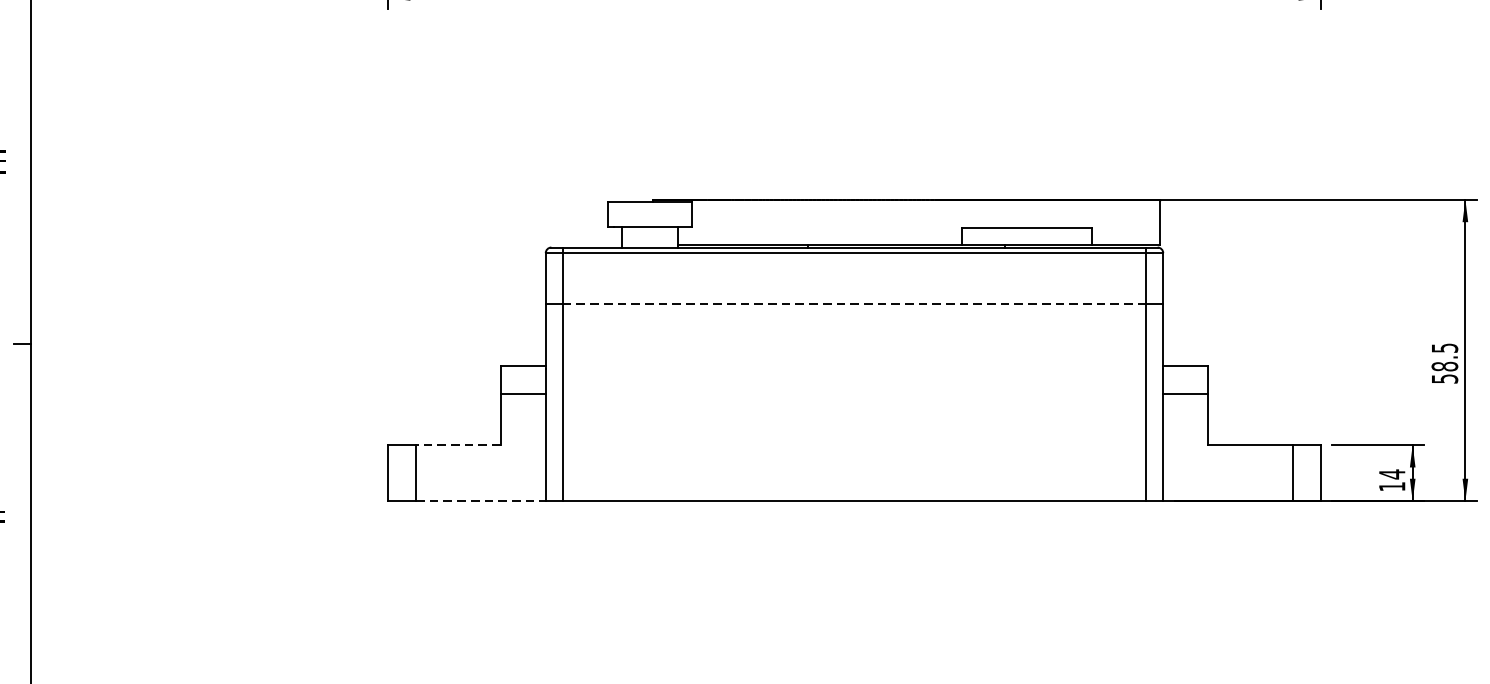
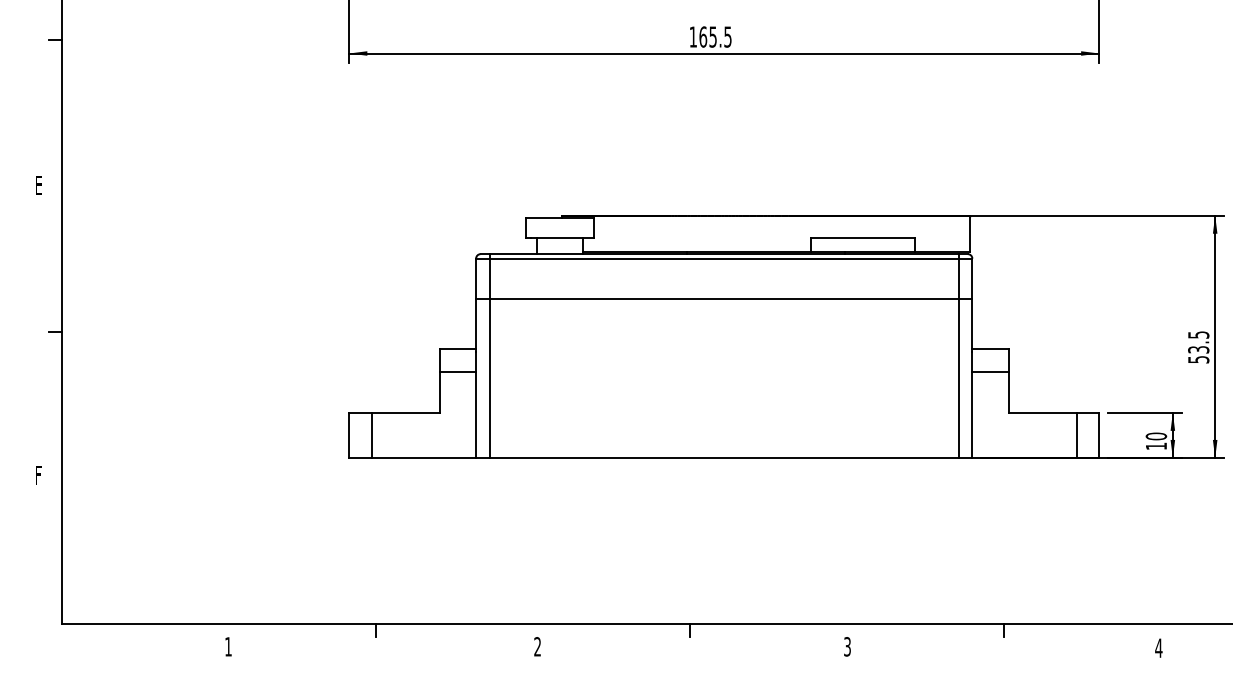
line: (854, 303) -> (724, 299), dashed -> solid
text: (1444, 366) -> (1198, 349), 58.5 -> 53.5
line: (457, 444) -> (405, 412), dashed -> solid
text: (1392, 474) -> (1156, 436), 14 -> 10
line: (481, 501) -> (424, 458), dashed -> solid

